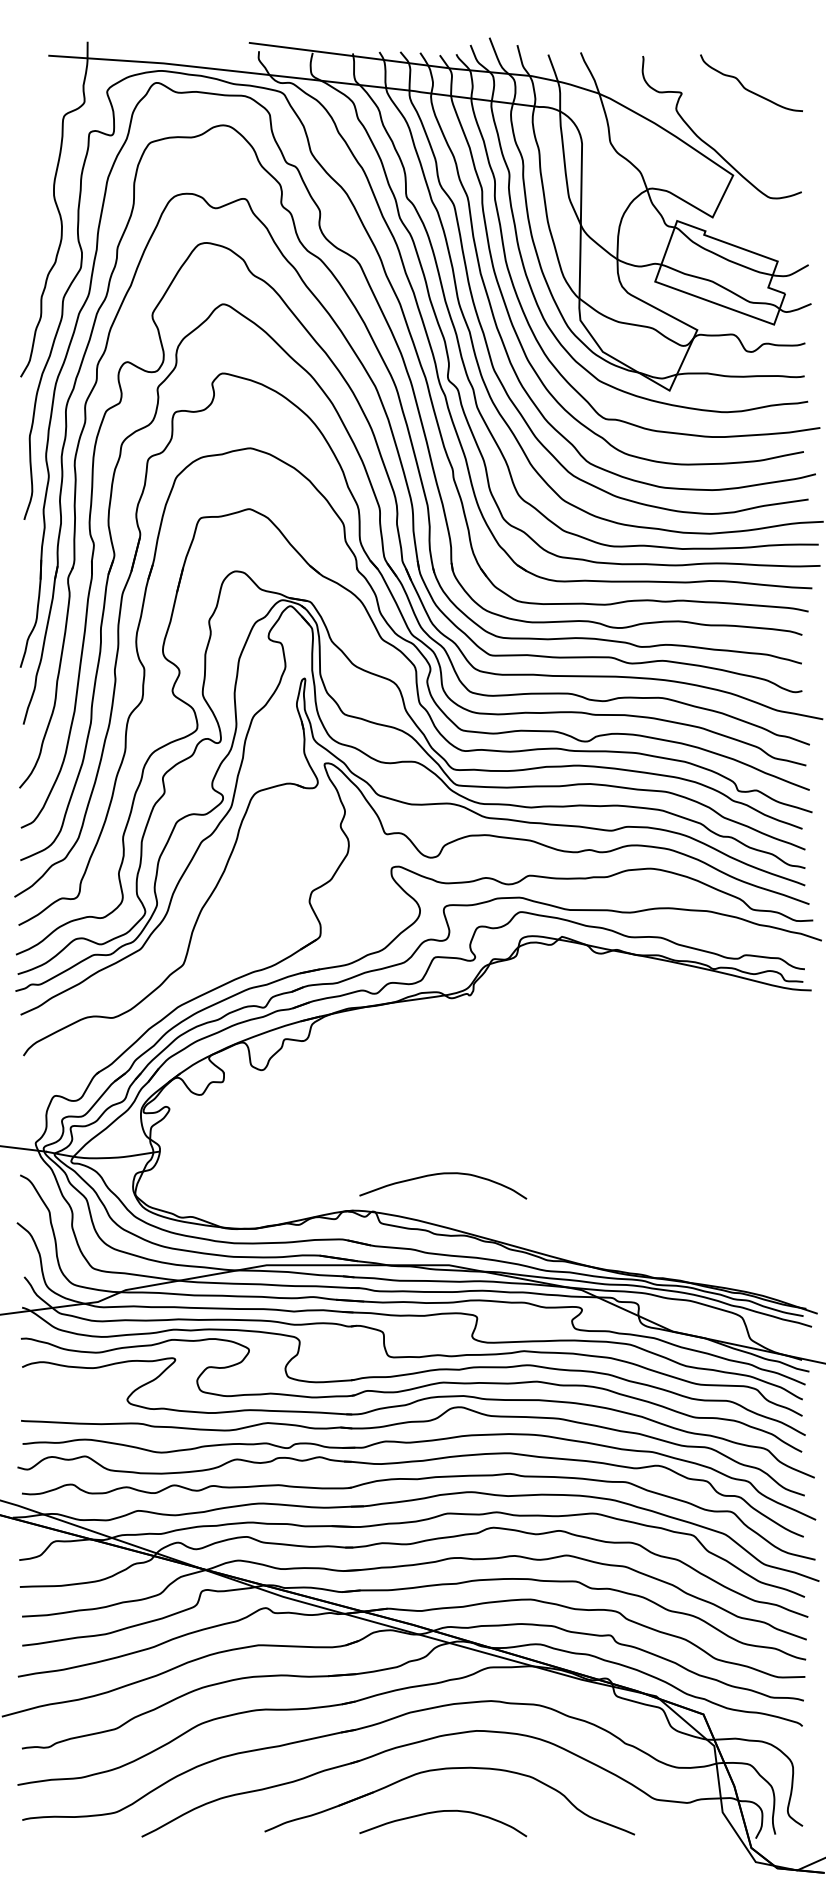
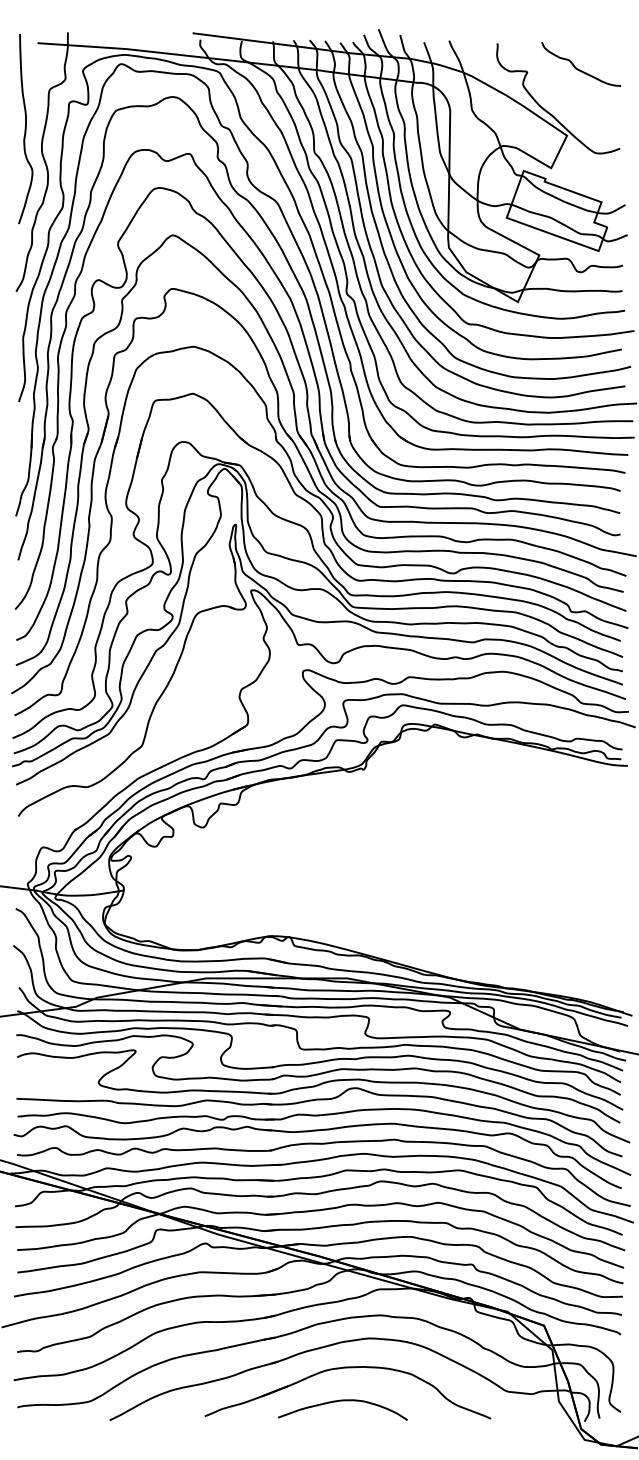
curve: (32, 167) -> (25, 129), added
curve: (442, 1174) -> (342, 908), removed

